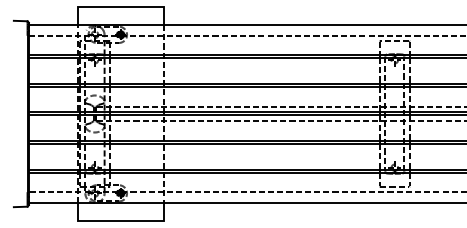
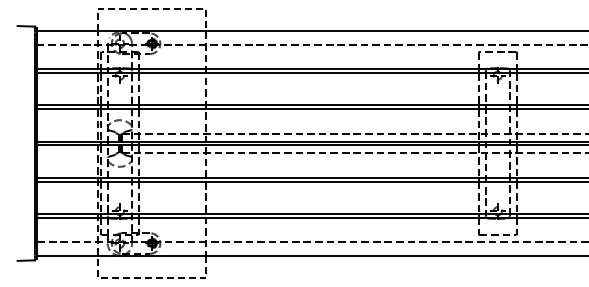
line: (120, 6) -> (152, 8), solid -> dashed
line: (120, 221) -> (152, 278), solid -> dashed

